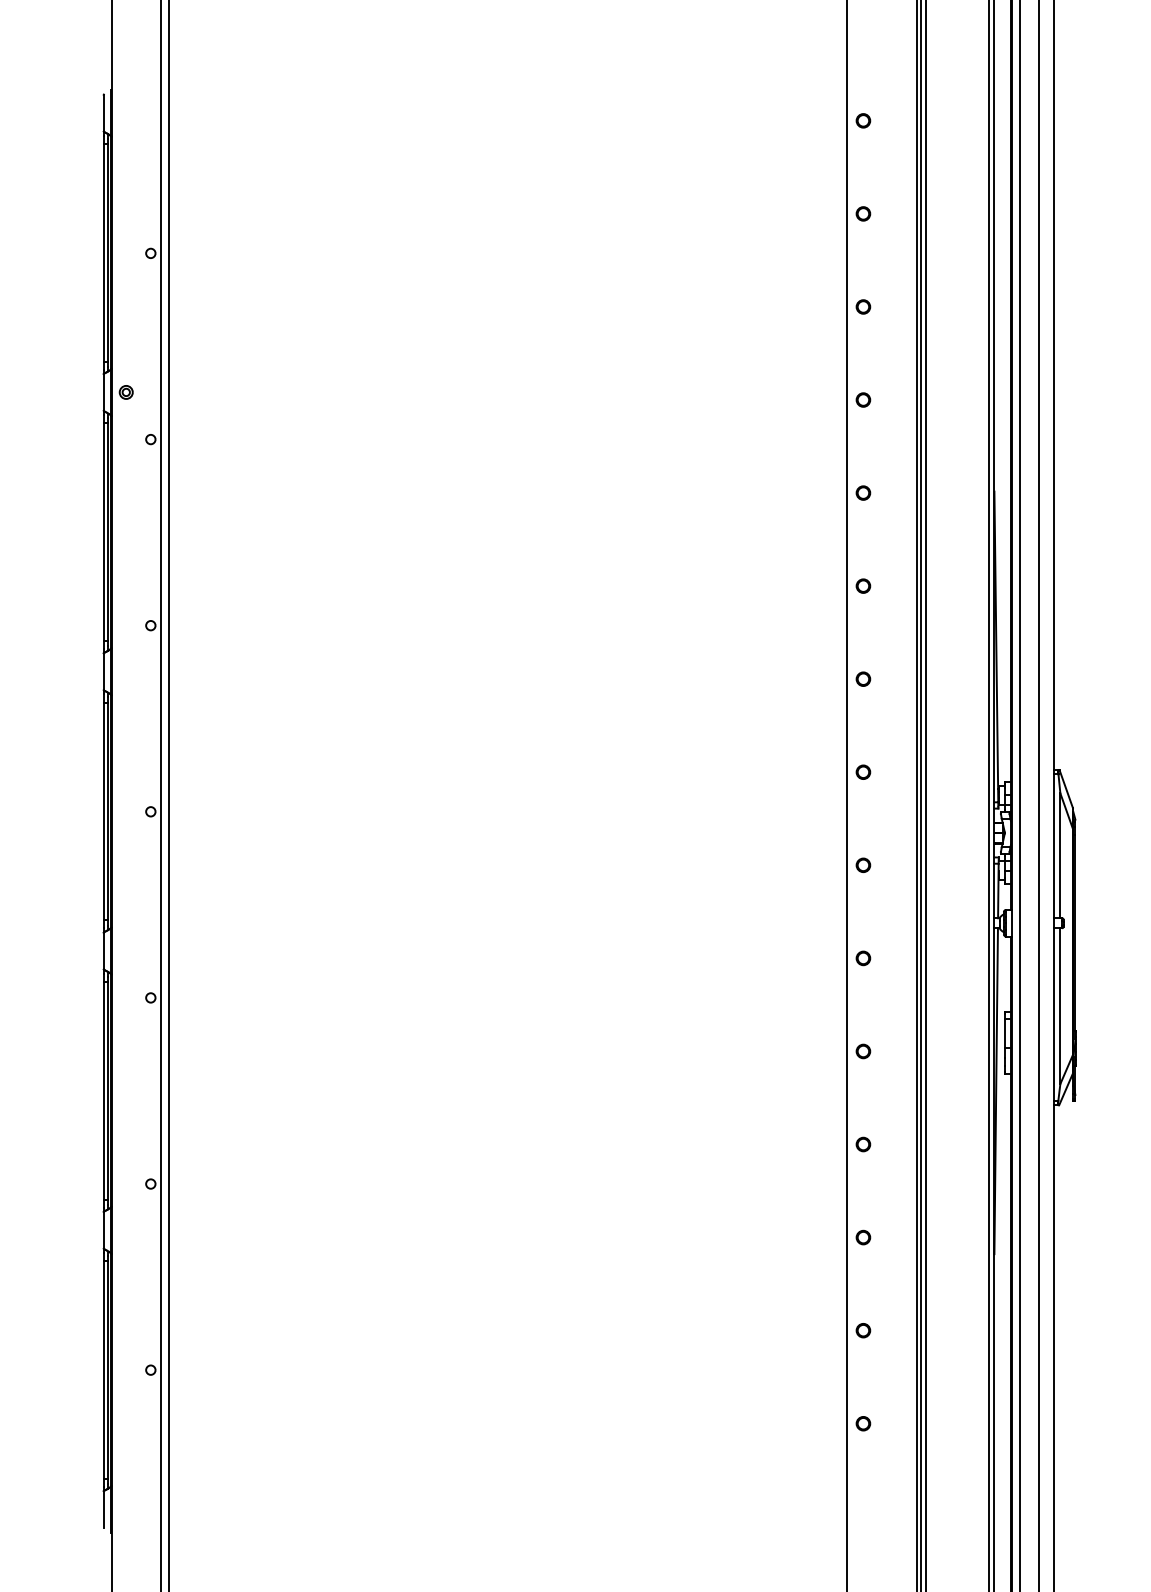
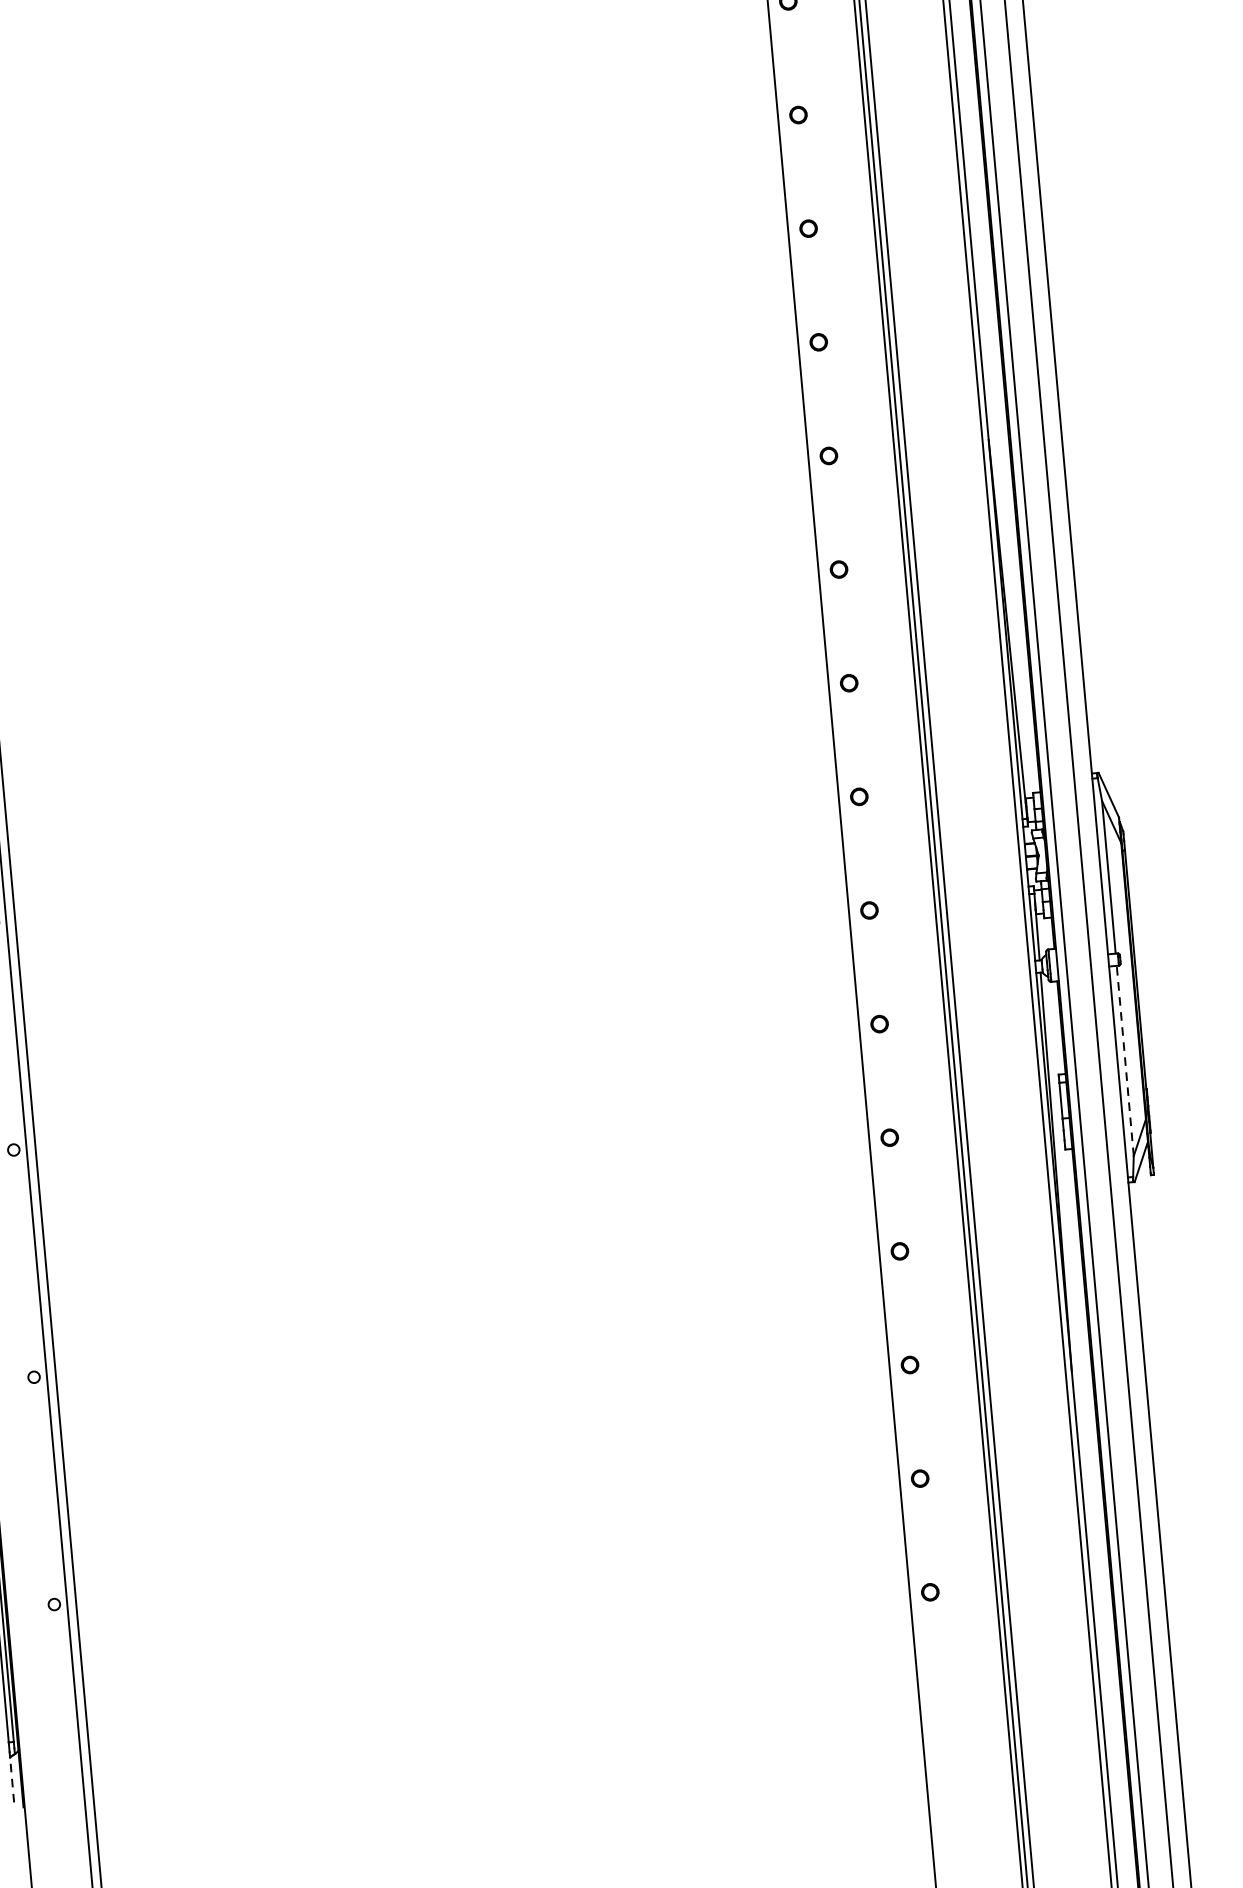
line: (1060, 1006) -> (1125, 1061), solid -> dashed
line: (103, 1509) -> (11, 1779), solid -> dashed

